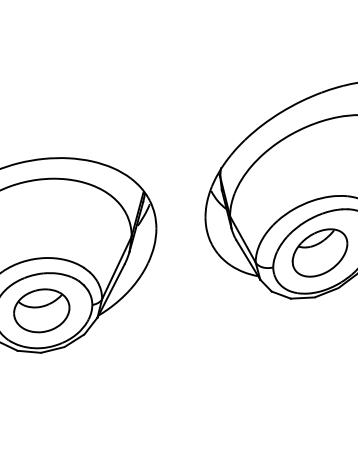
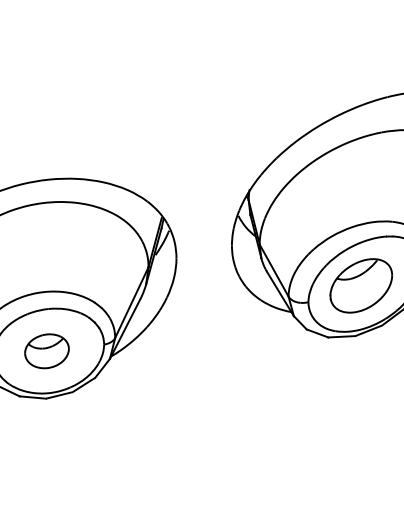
part: (41, 311) -> (46, 351), size x0.7

